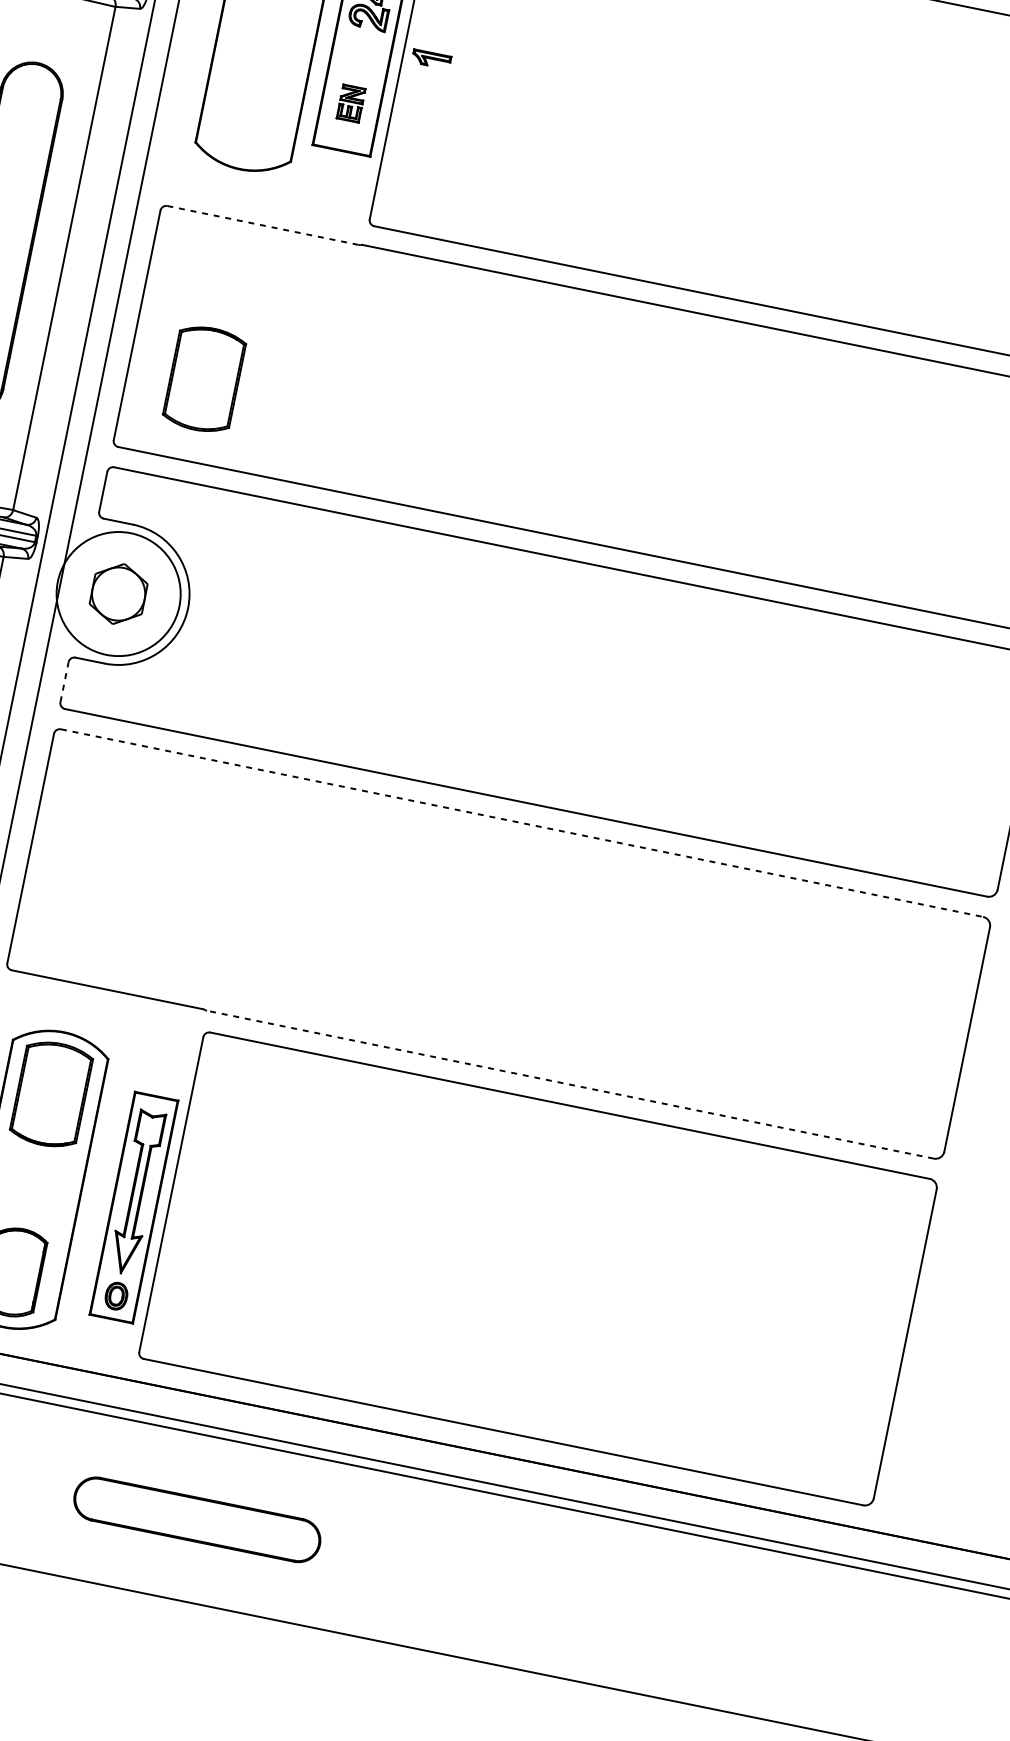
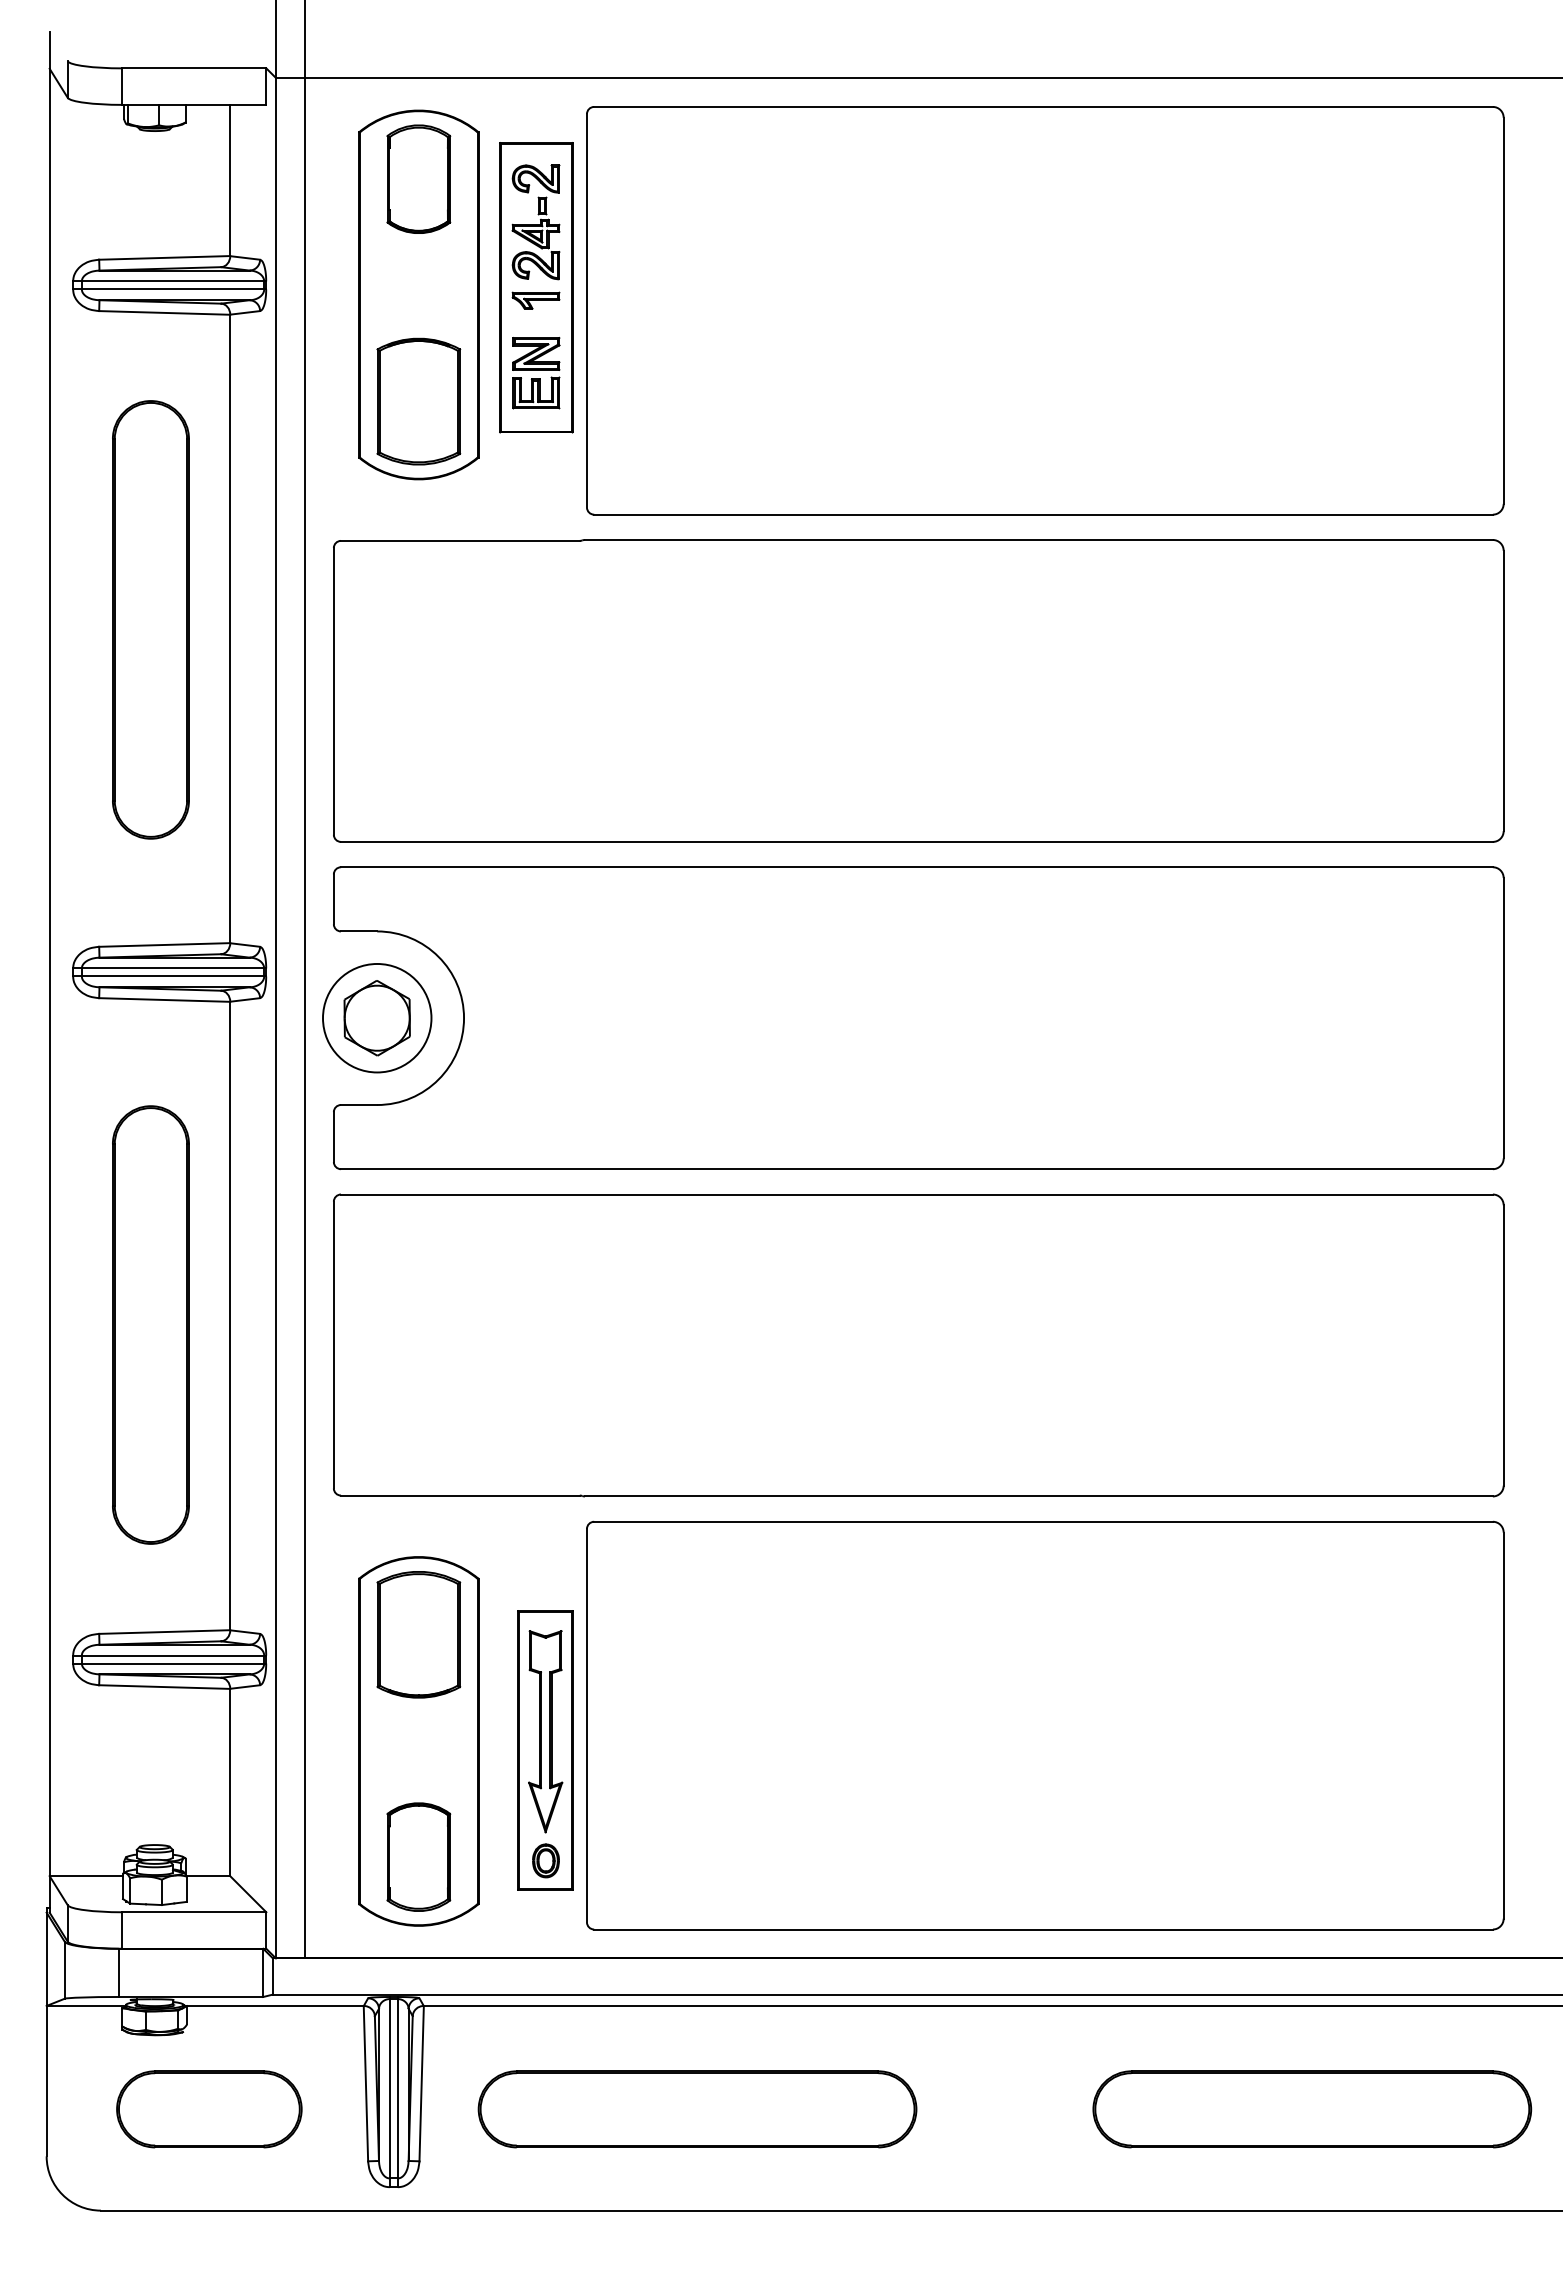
part: (431, 59) -> (535, 300), moved
part: (351, 103) -> (536, 373), size x1.67
line: (263, 225) -> (460, 540), dashed -> solid
part: (204, 379) -> (418, 401), moved
circle: (118, 593) -> (377, 1017), size x0.71
line: (64, 682) -> (333, 1137), dashed -> solid
line: (521, 823) -> (916, 1194), dashed -> solid
line: (570, 1084) -> (1038, 1496), dashed -> solid
part: (197, 1519) -> (697, 2109), size x1.43
part: (689, 1620) -> (1312, 2109), added

